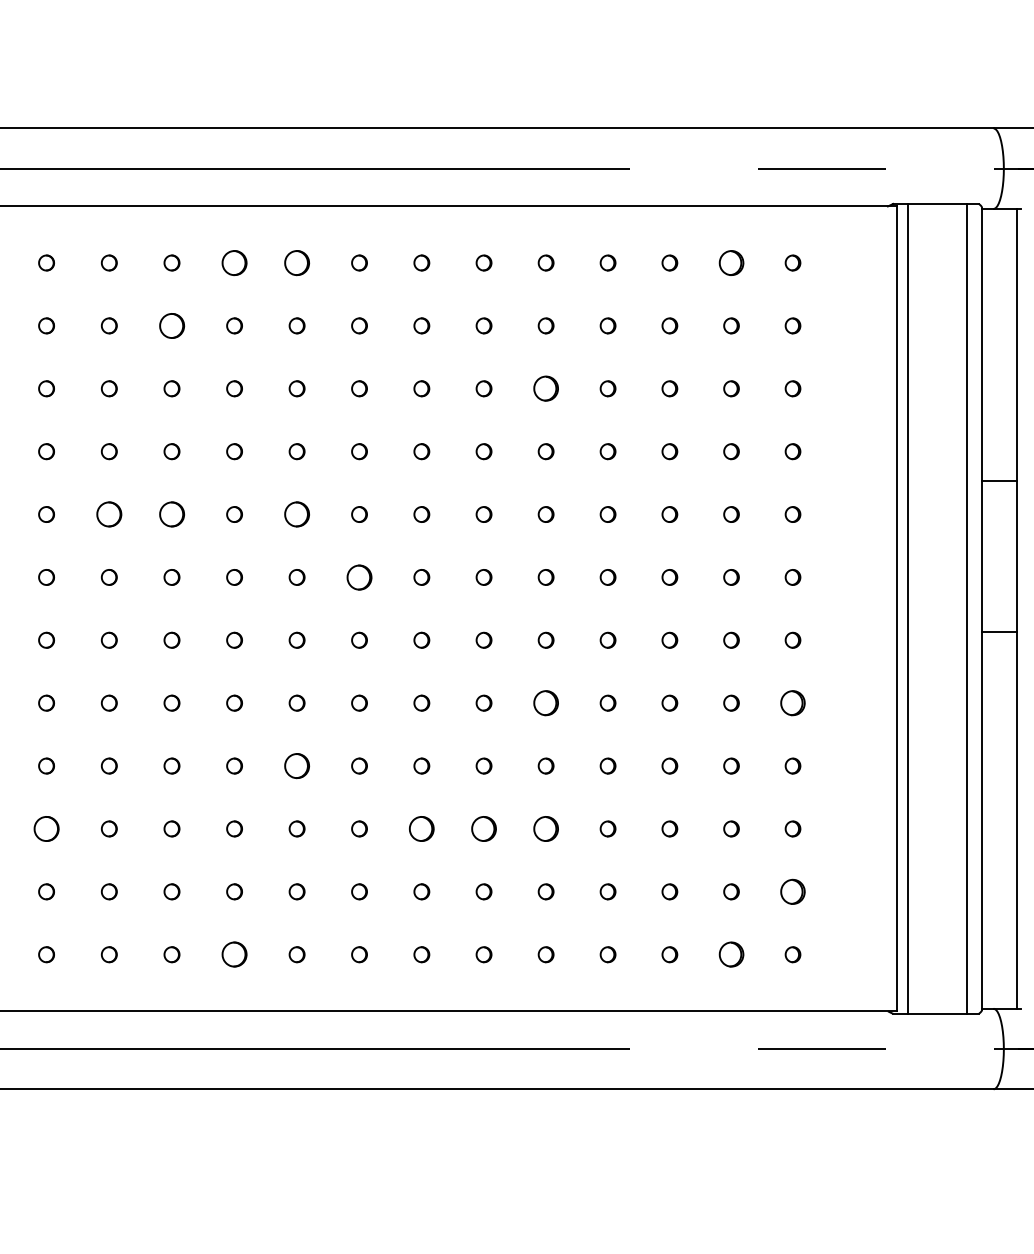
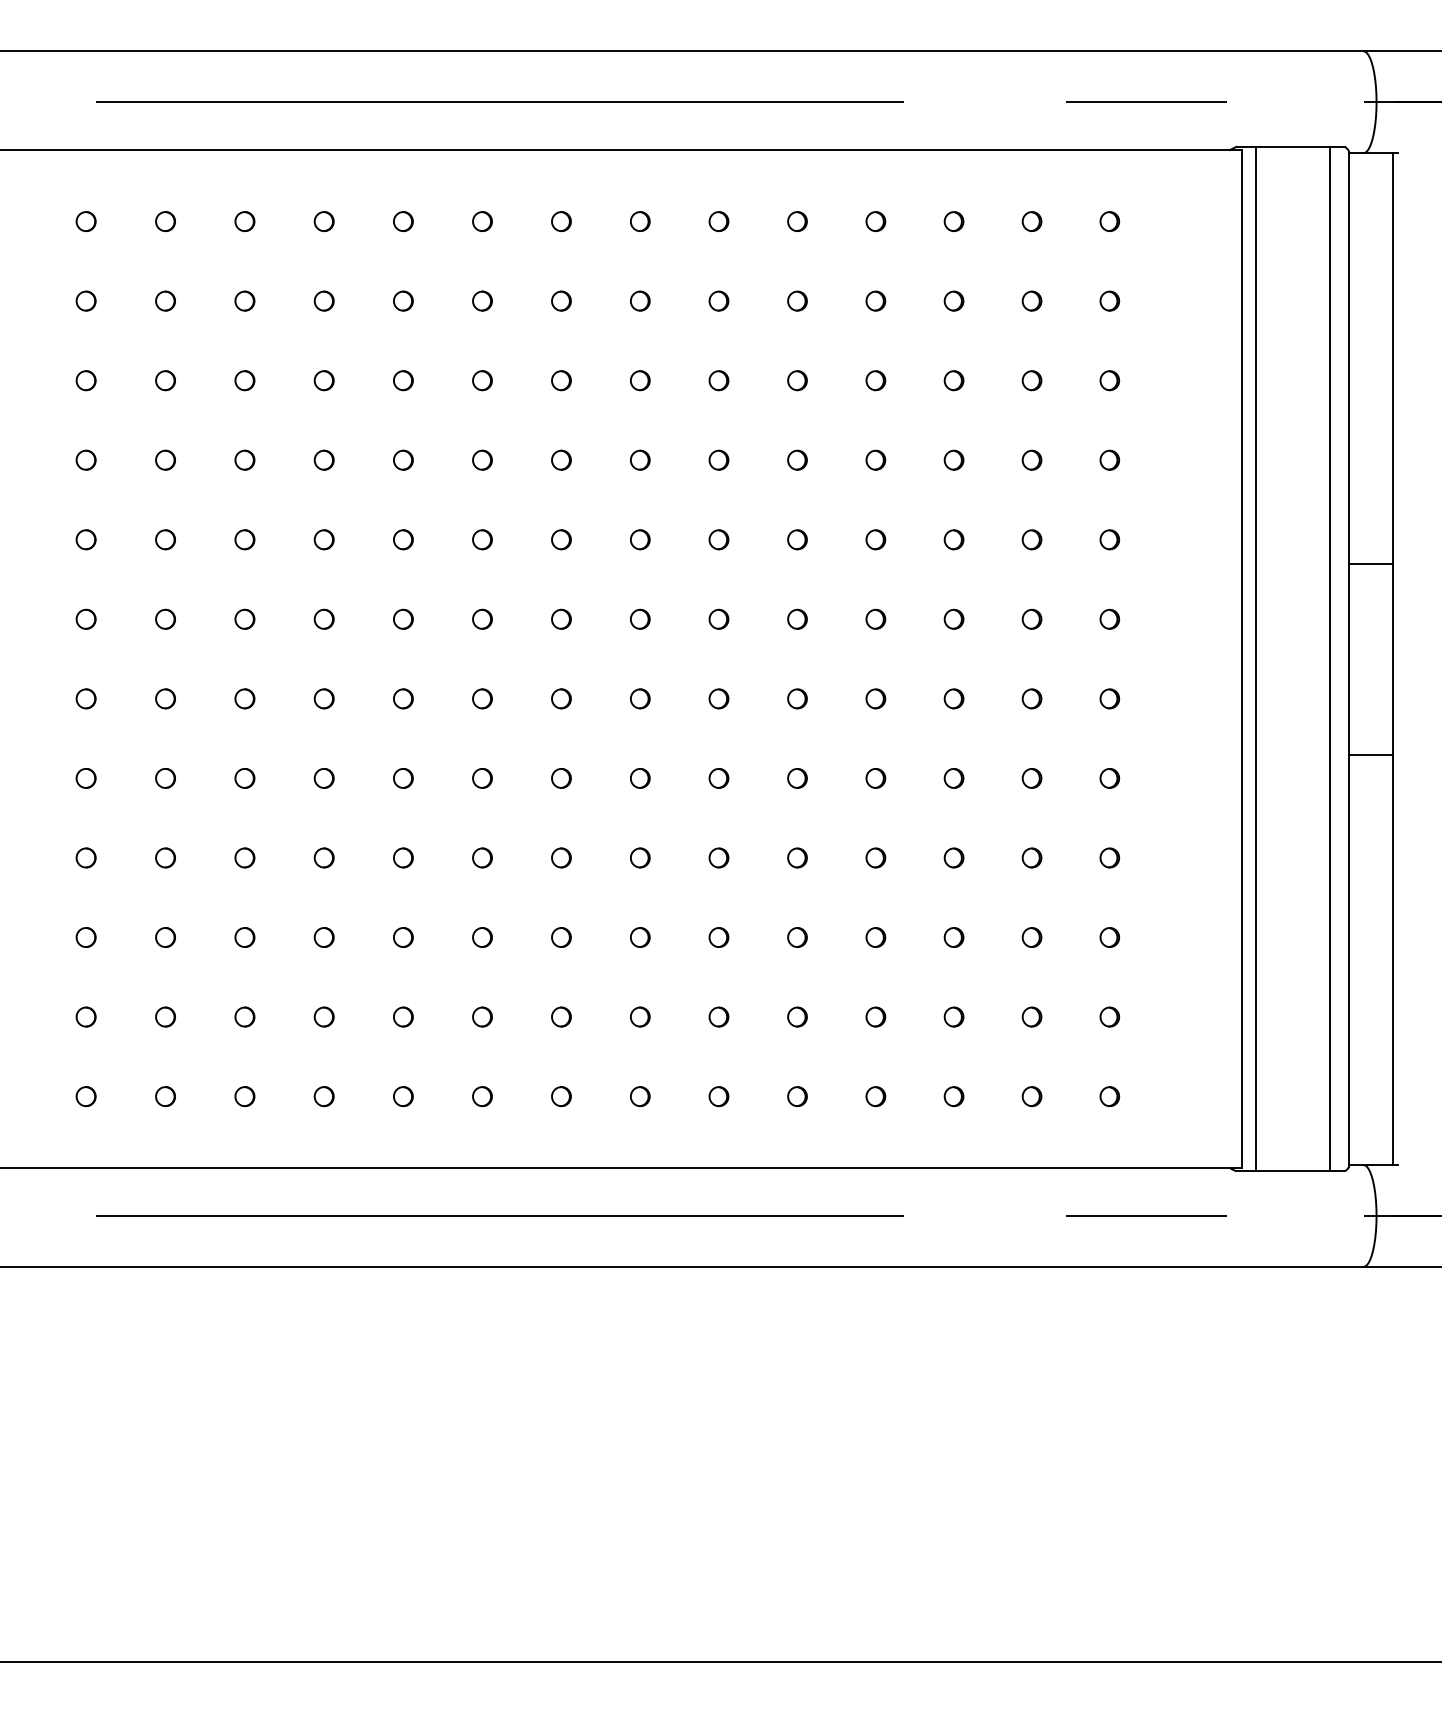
part: (234, 262) -> (403, 221), size x0.62
part: (297, 262) -> (482, 221), size x0.62
part: (731, 262) -> (1031, 221), size x0.62
part: (171, 325) -> (323, 300), size x0.62
part: (546, 388) -> (797, 380), size x0.62
line: (999, 481) -> (1370, 563), moved
part: (108, 514) -> (244, 539), size x0.62
part: (171, 514) -> (323, 539), size x0.62
part: (297, 514) -> (482, 539), size x0.62
part: (359, 576) -> (561, 618), size x0.62
line: (999, 632) -> (1370, 754), moved
part: (546, 703) -> (797, 778), size x0.62
part: (792, 703) -> (1109, 778), size x0.62
part: (297, 765) -> (482, 857), size x0.62
part: (46, 828) -> (165, 937), size x0.62
part: (422, 828) -> (640, 937), size x0.62
part: (483, 828) -> (718, 937), size x0.62
part: (546, 828) -> (797, 937), size x0.62
part: (792, 891) -> (1109, 1016), size x0.62
part: (234, 954) -> (403, 1096), size x0.62
part: (731, 954) -> (1031, 1096), size x0.62

